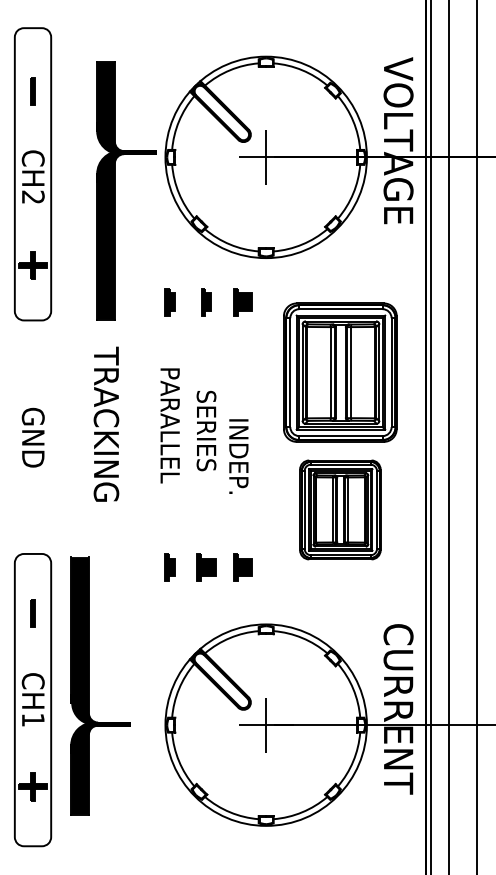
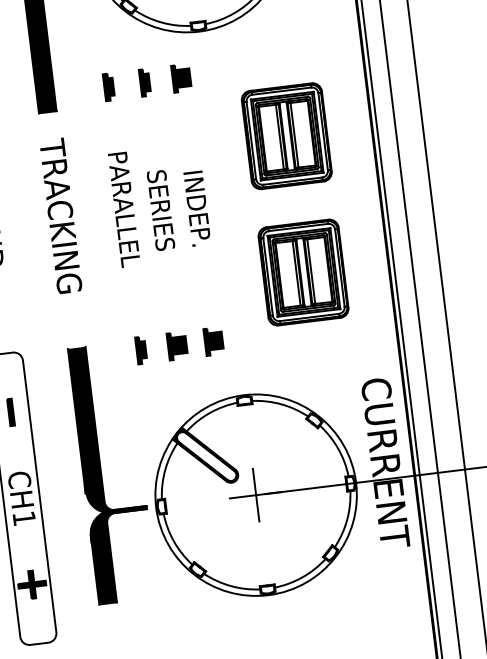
part: (340, 372) -> (286, 136), size x0.71
text: (238, 456) -> (197, 208), moved
part: (89, 685) -> (101, 474), moved

